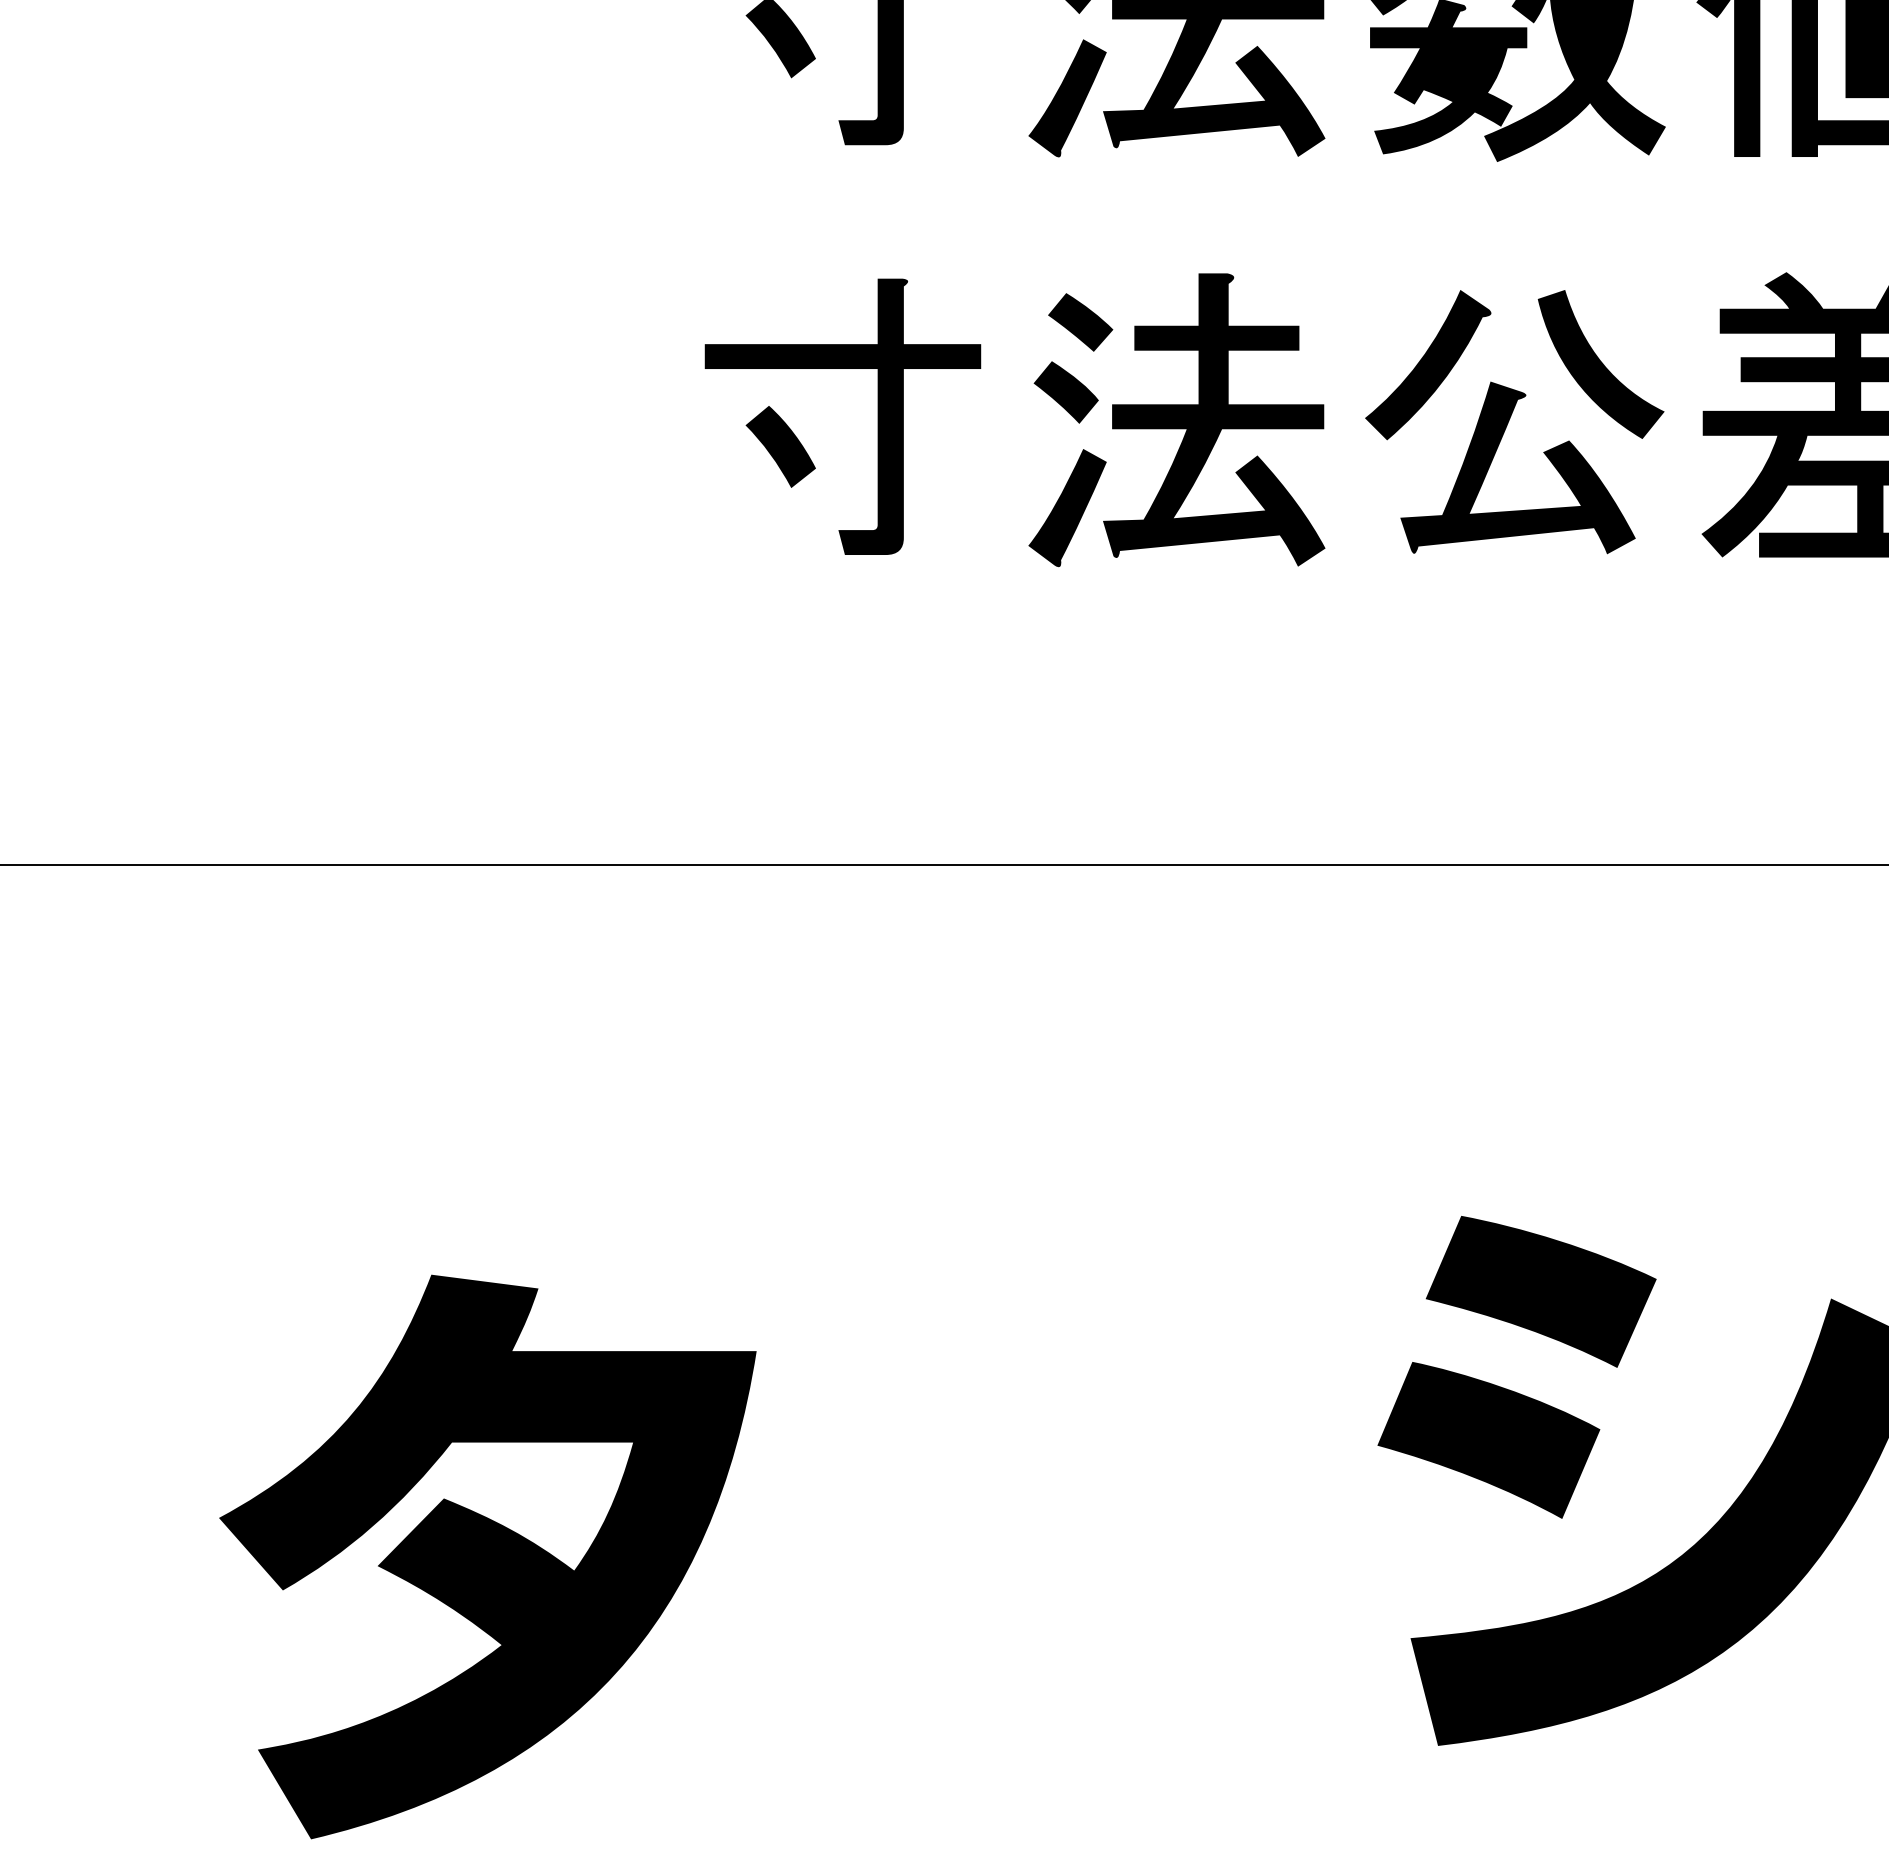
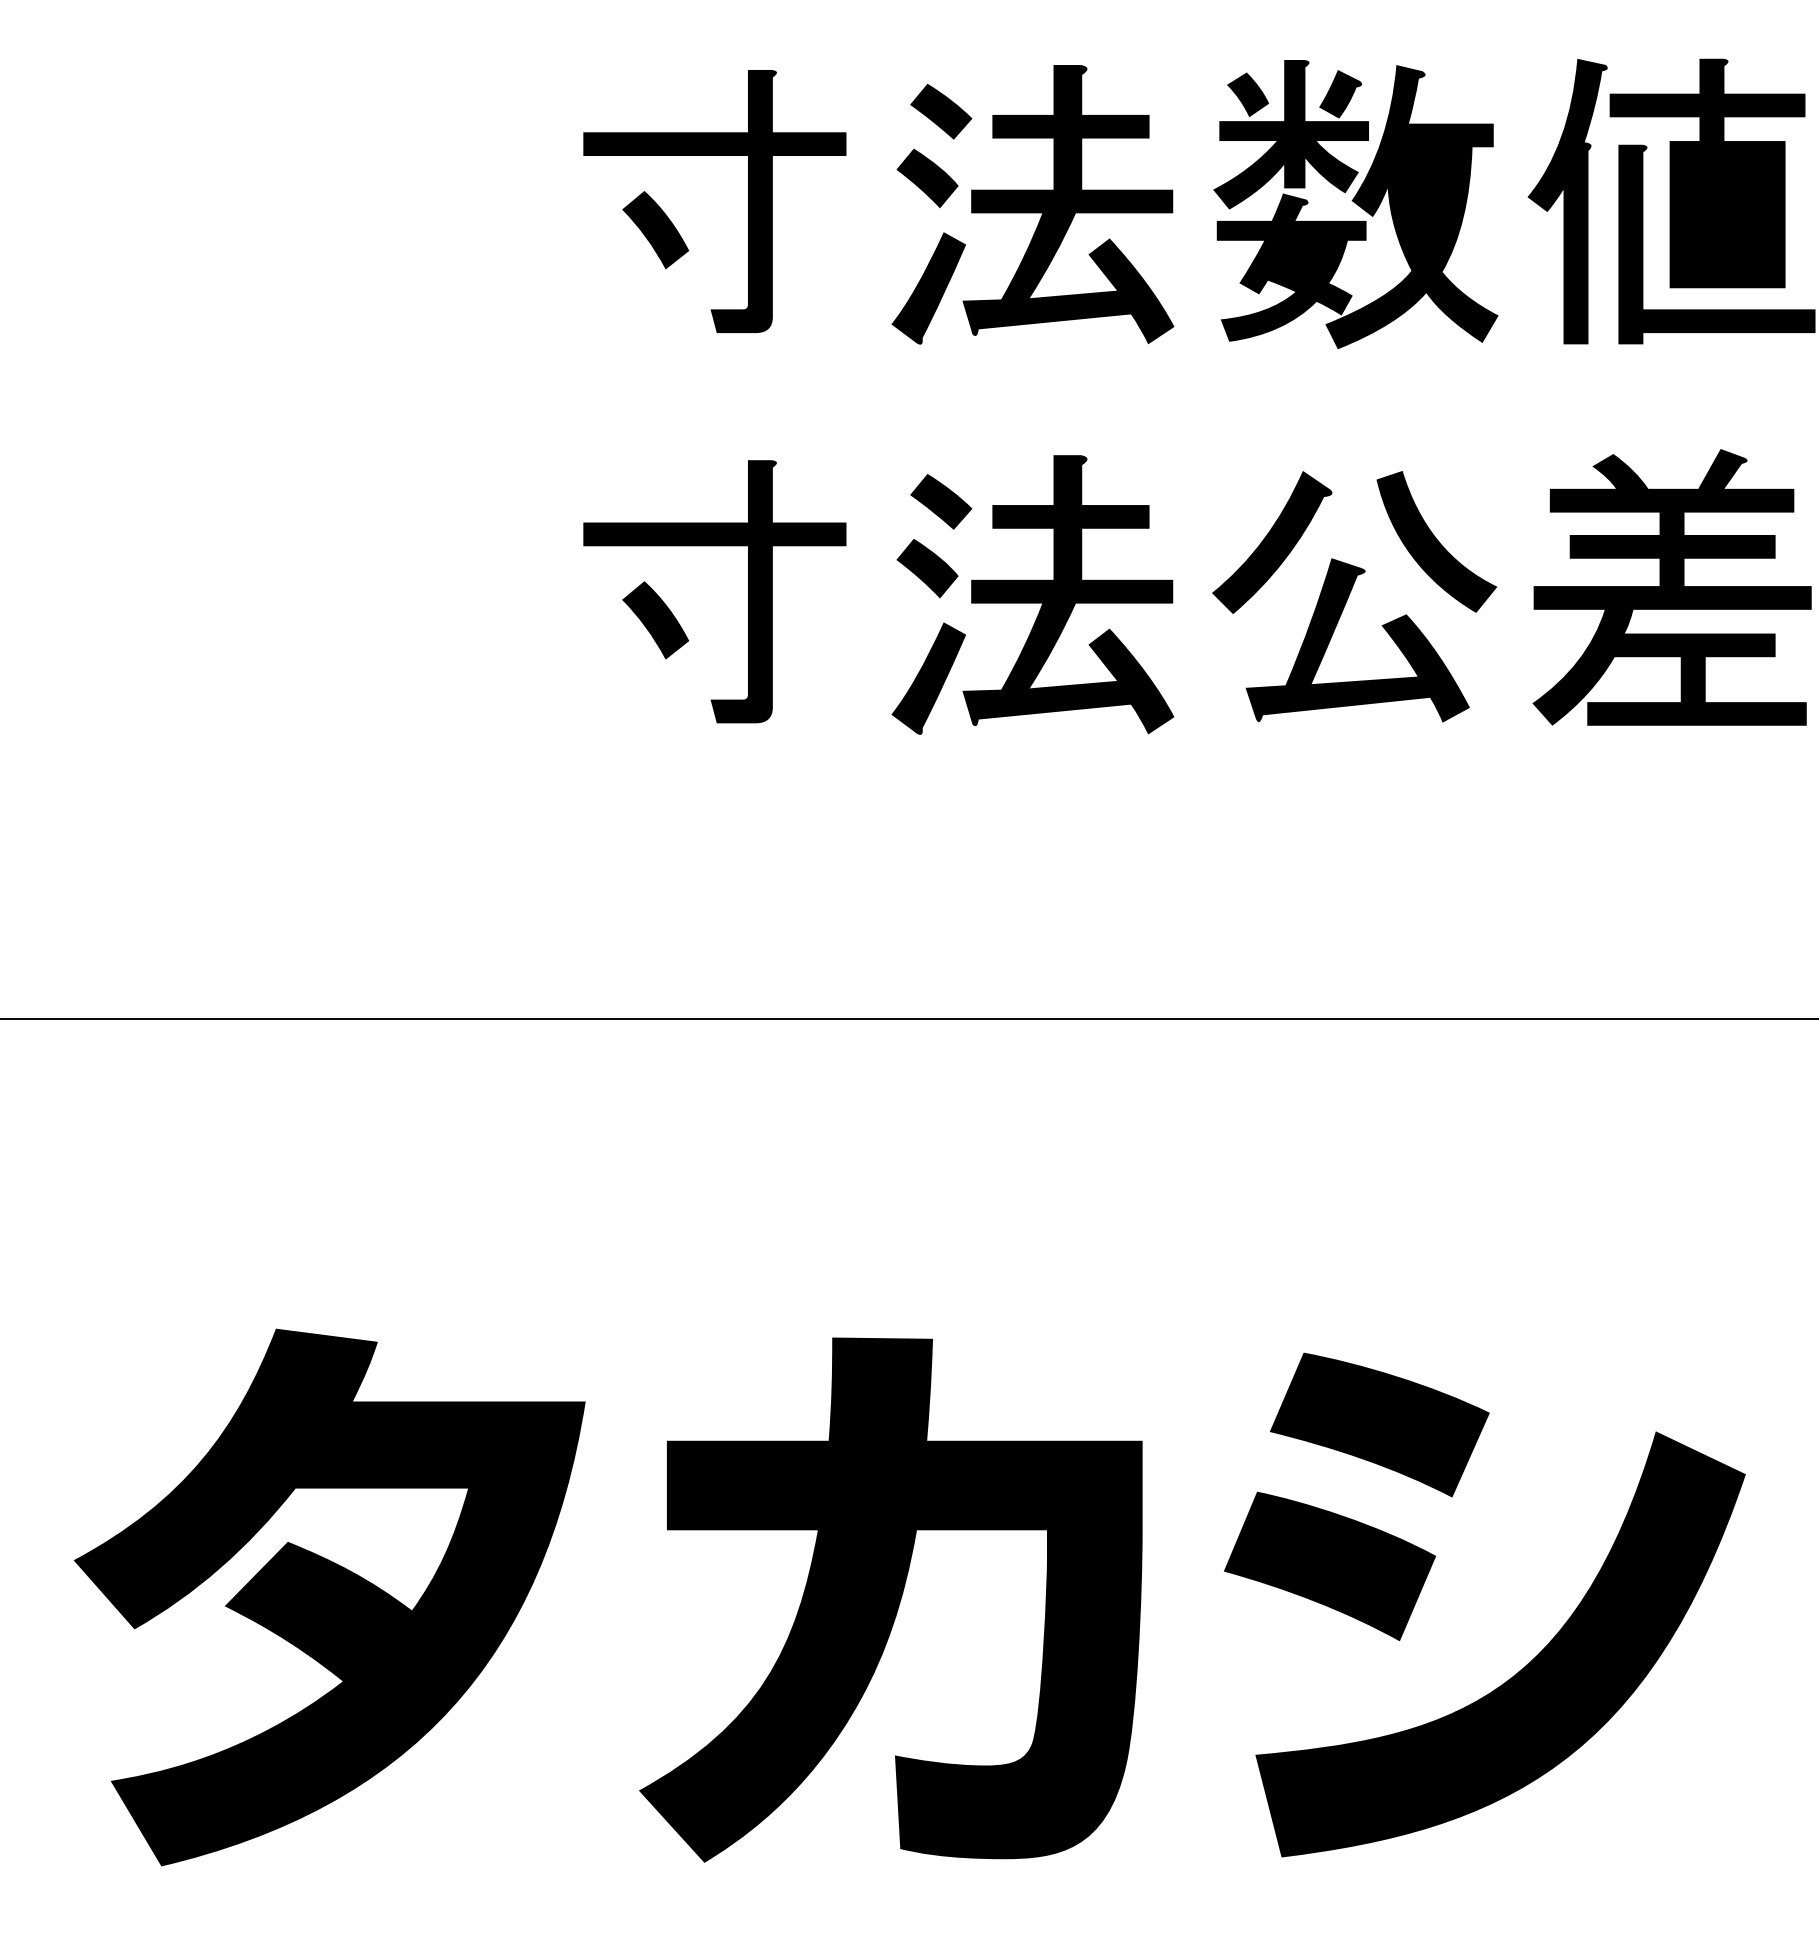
fill: (1027, 1475) -> (890, 1599), added
part: (487, 1556) -> (329, 1597), moved

